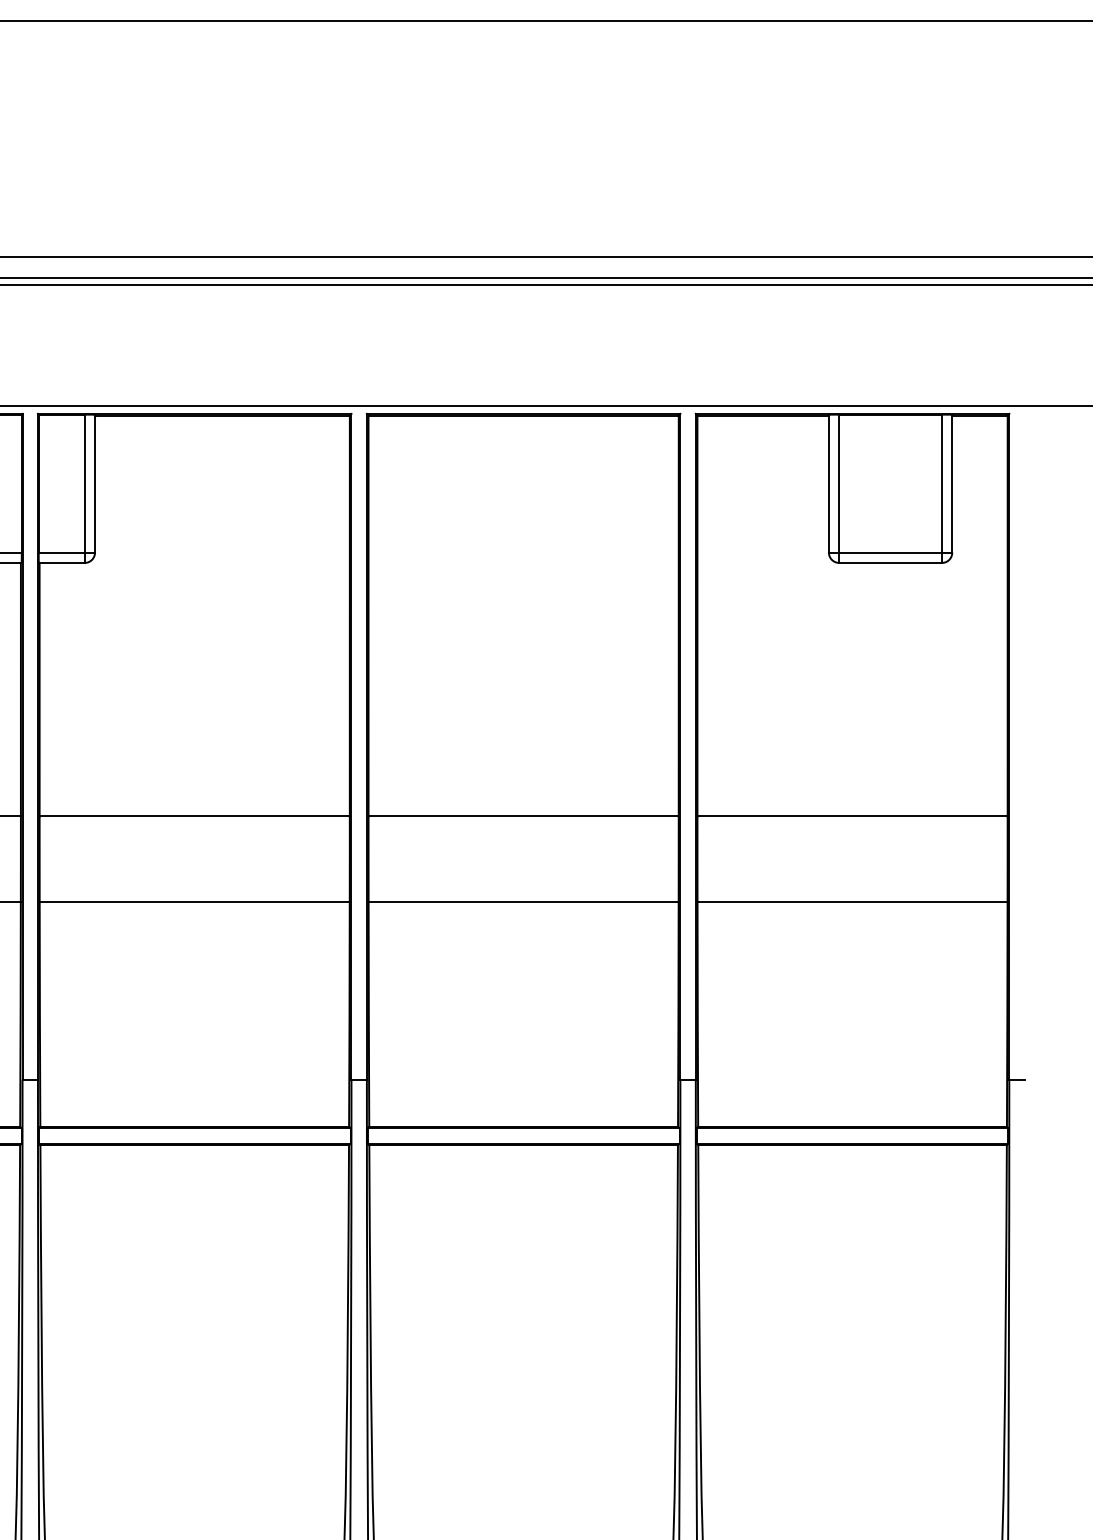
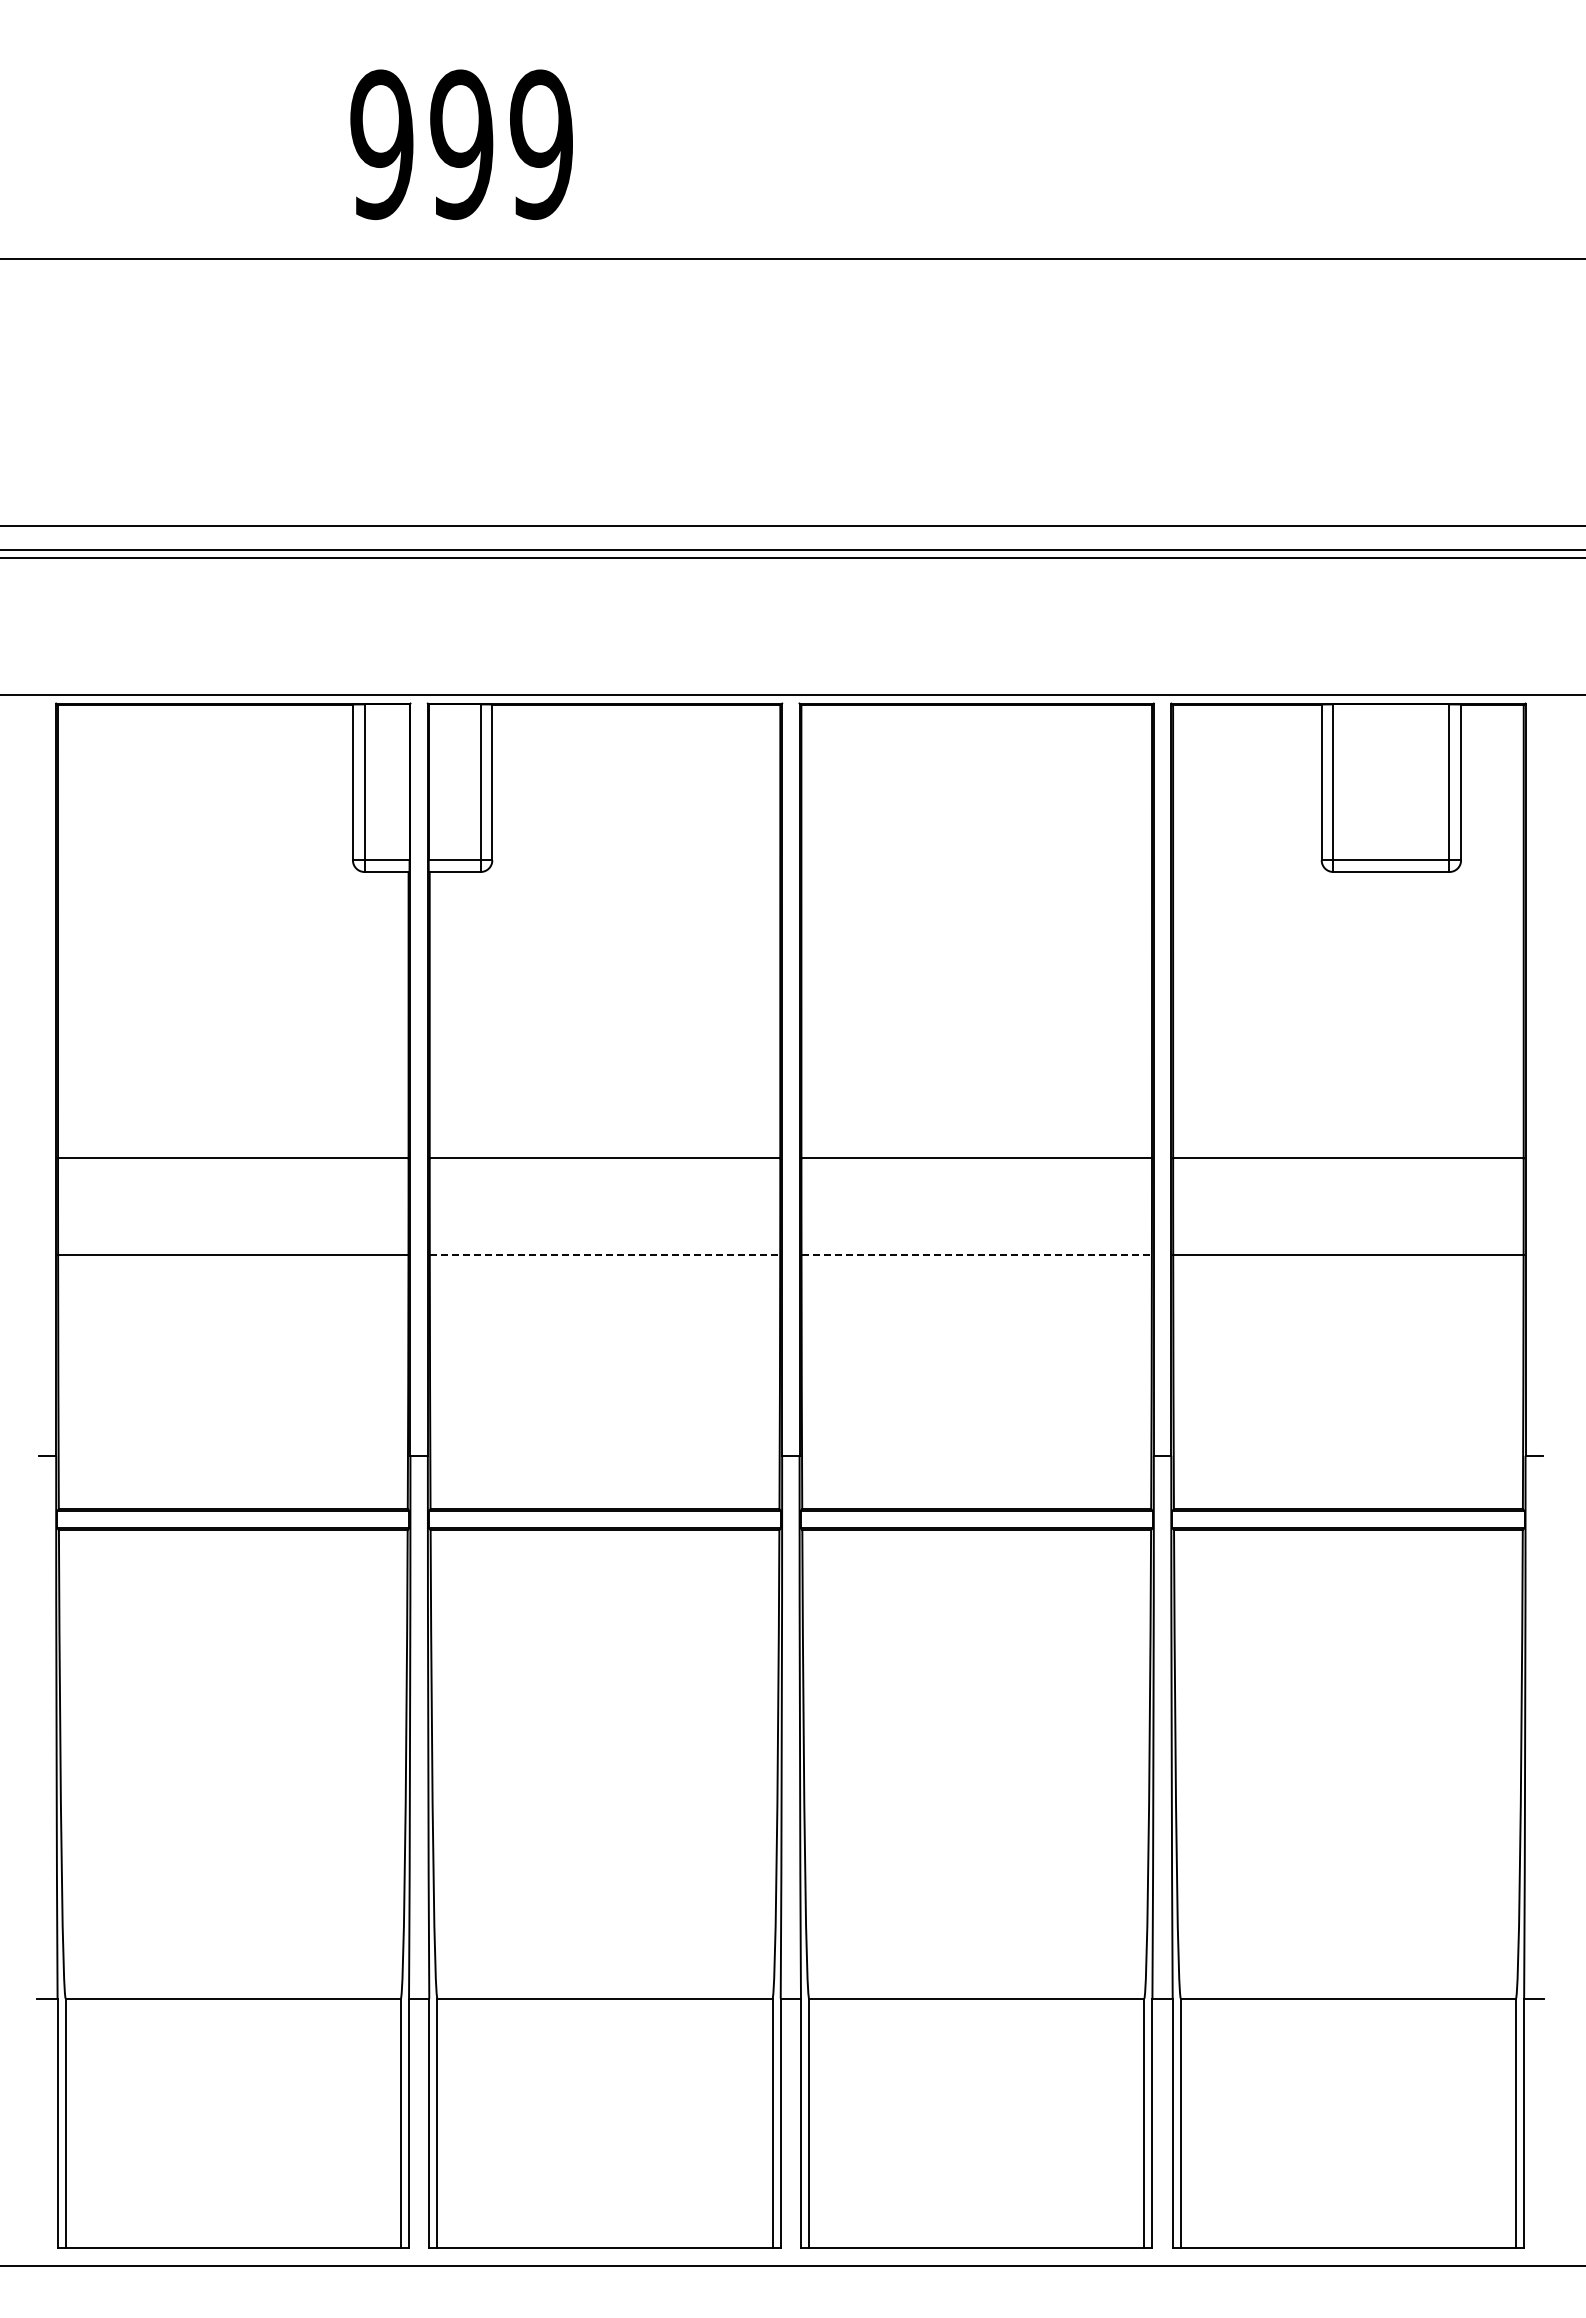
line: (195, 901) -> (605, 1254), solid -> dashed
line: (524, 901) -> (977, 1254), solid -> dashed

